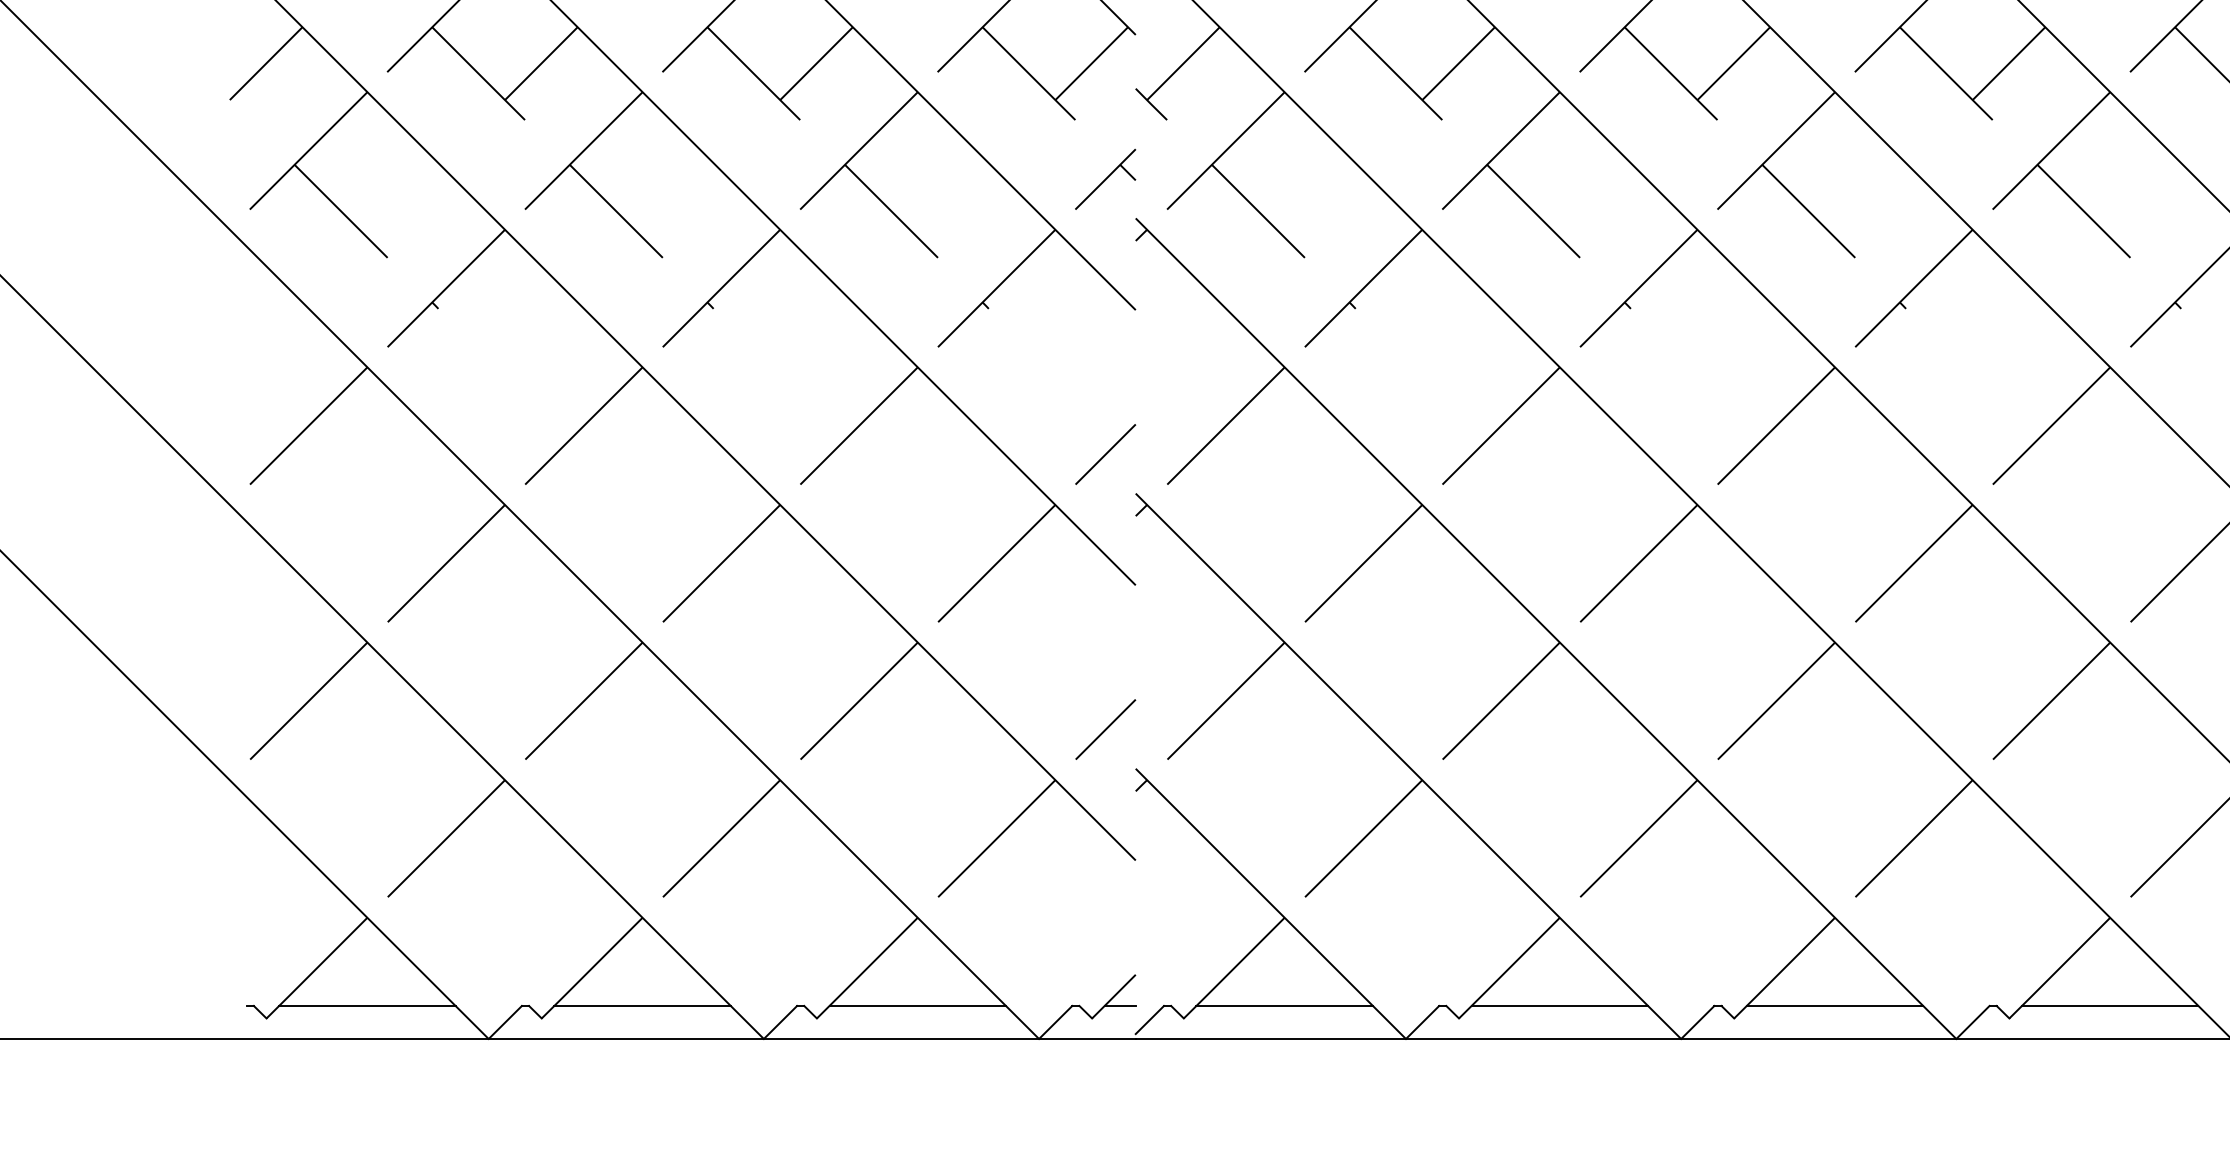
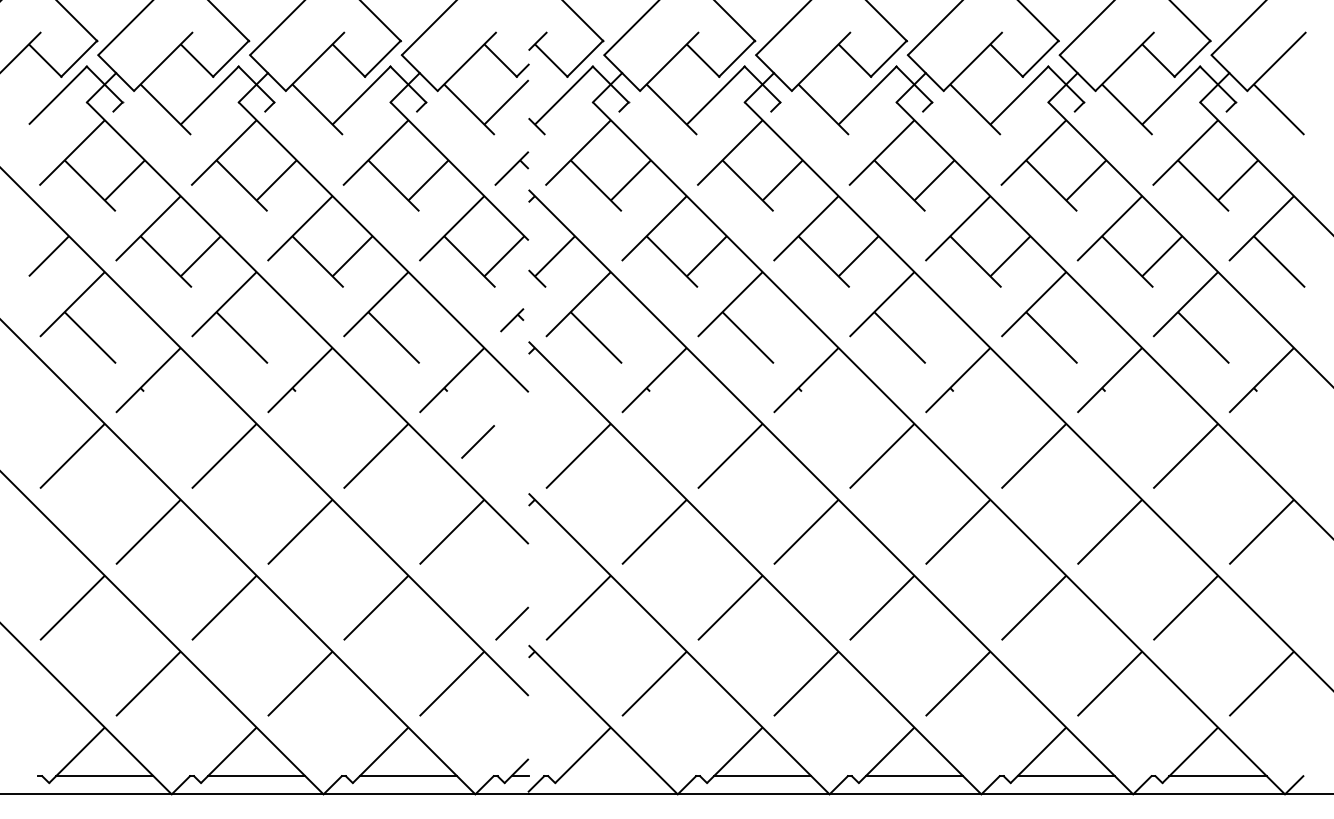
part: (1106, 179) -> (512, 320), size x0.7
line: (1104, 453) -> (477, 441), moved
line: (1284, 1006) -> (610, 776), removed

